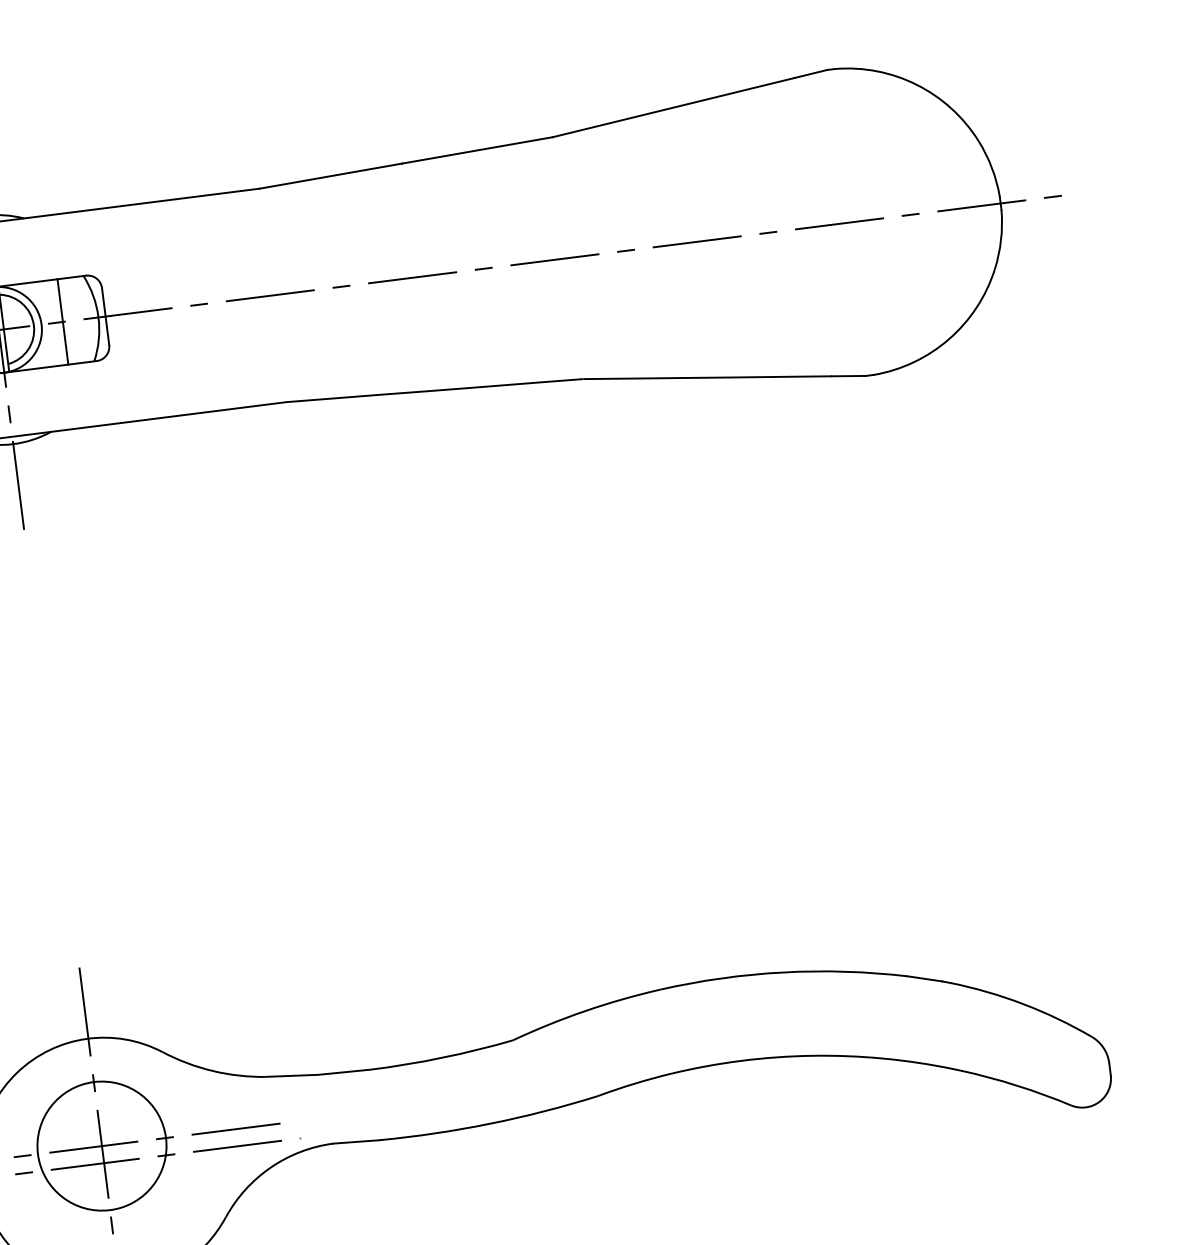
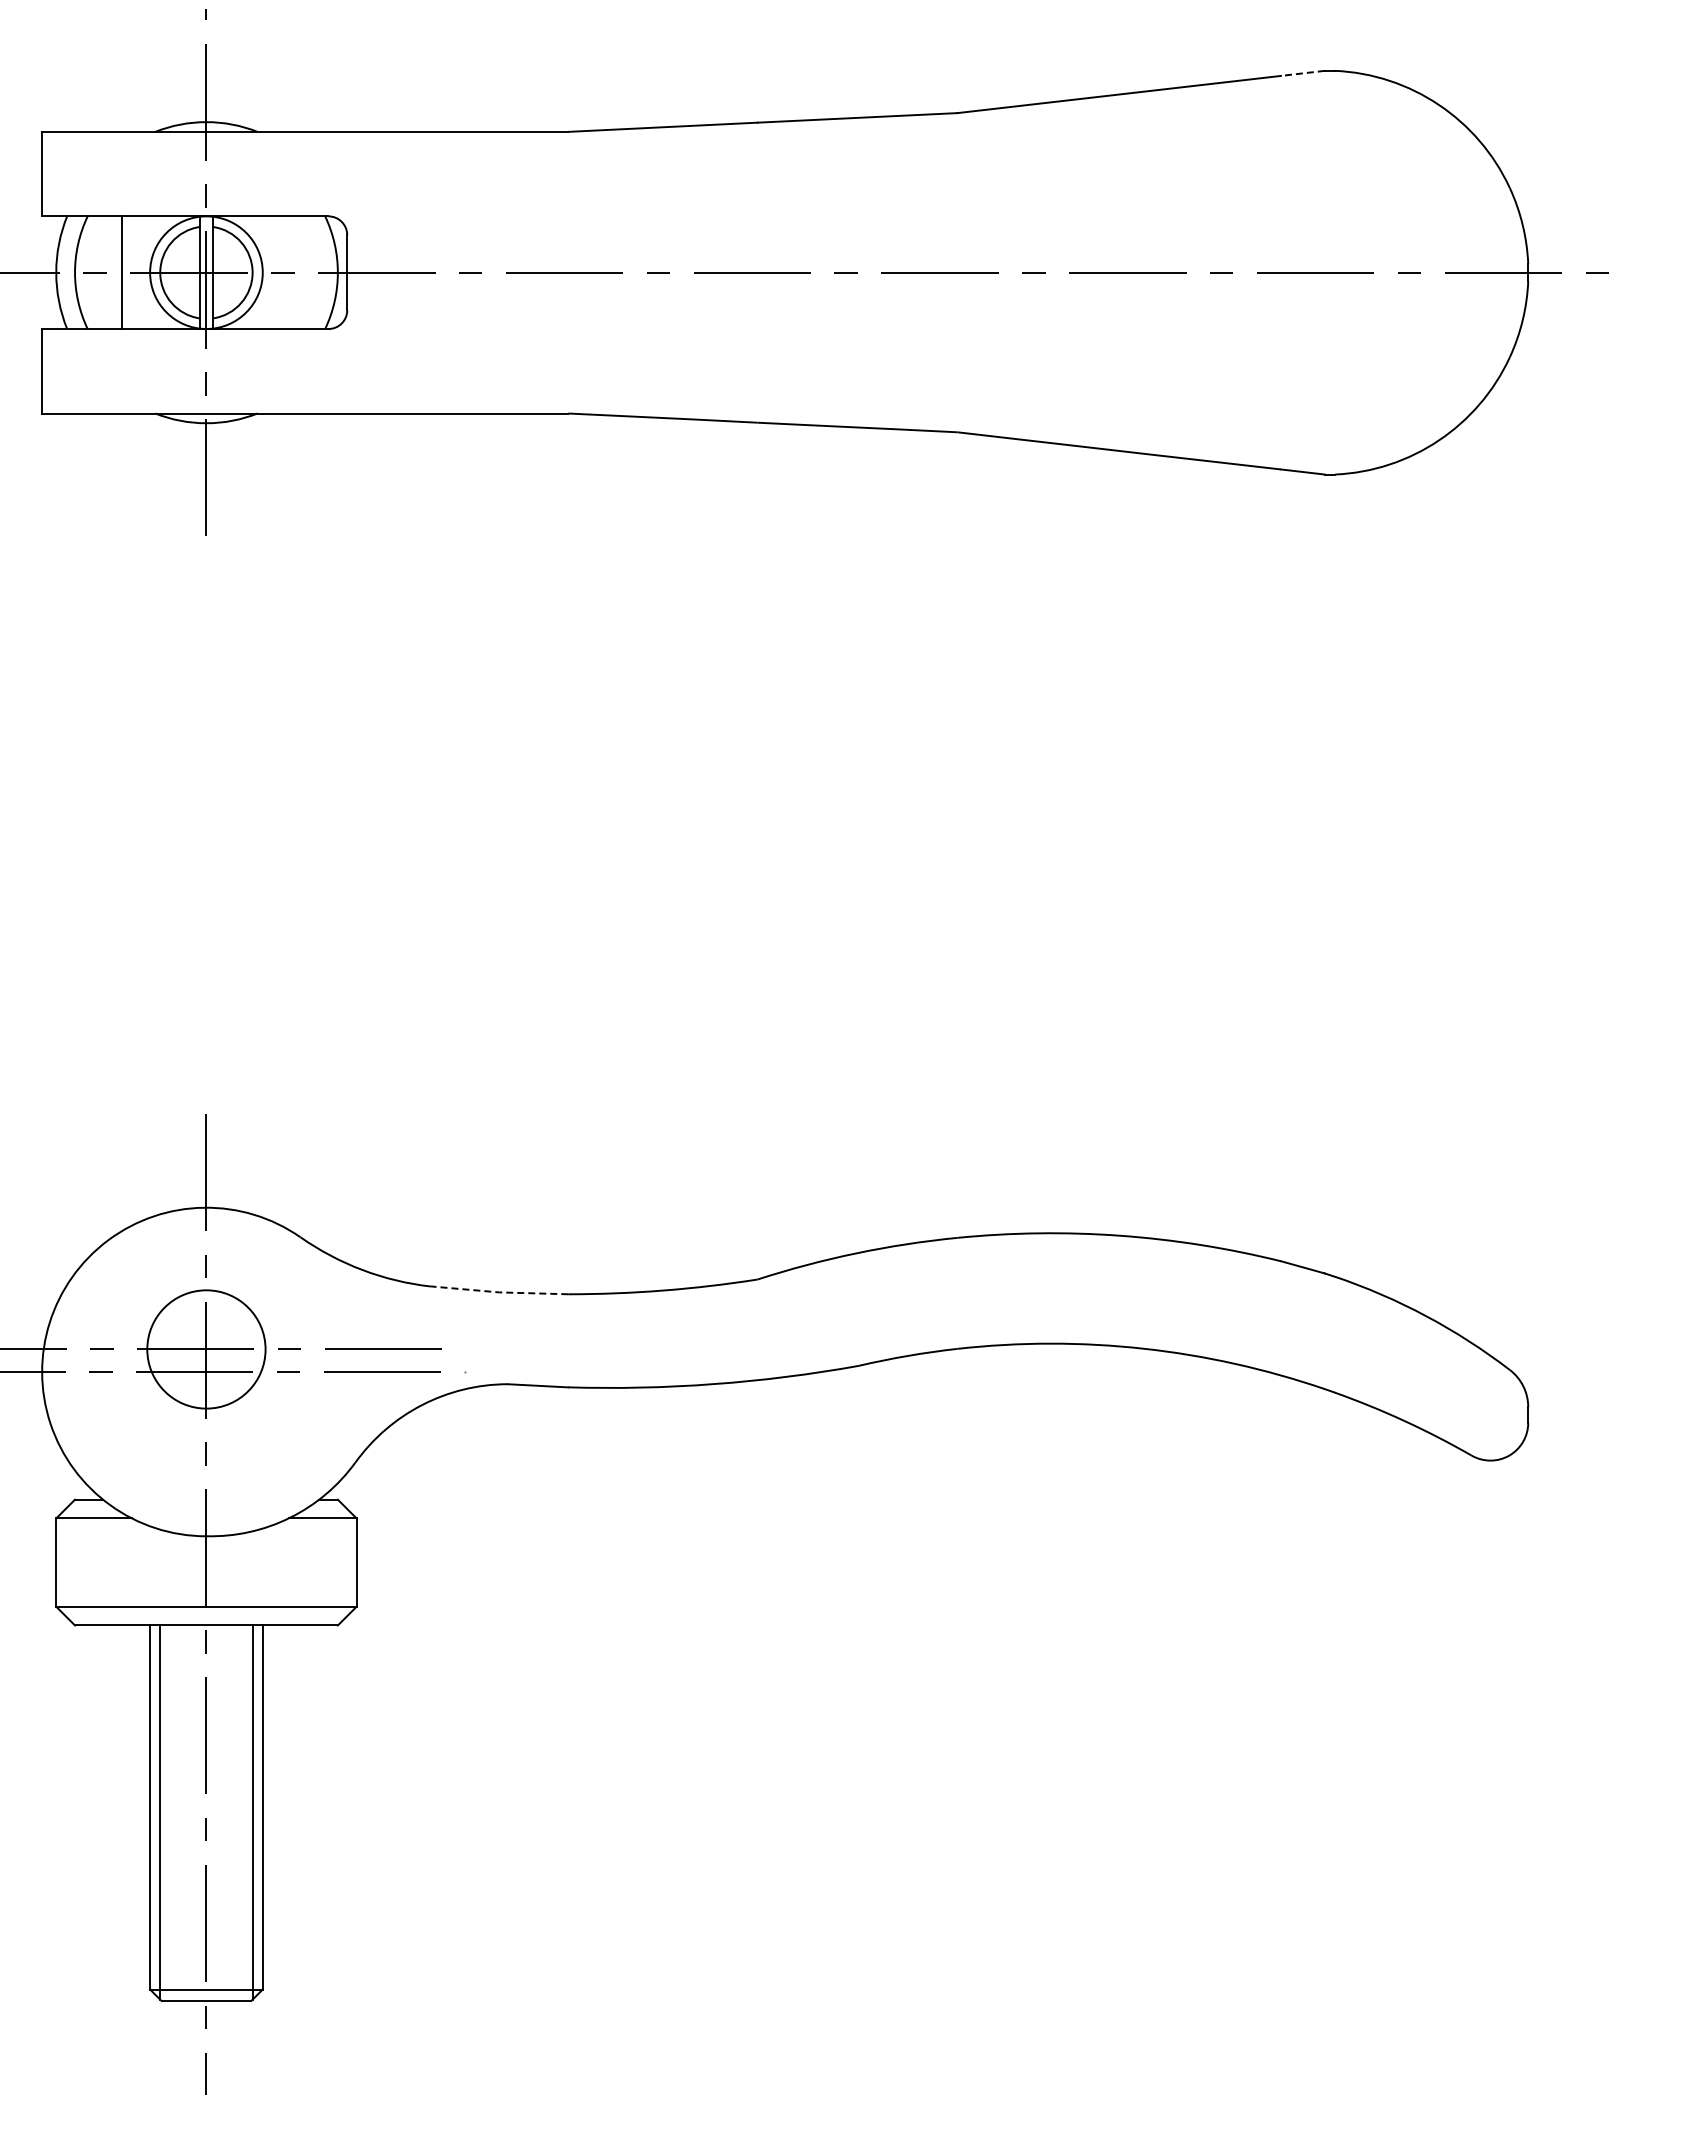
line: (810, 74) -> (1302, 73), solid -> dashed
line: (62, 321) -> (290, 272), removed
line: (318, 1074) -> (499, 1292), solid -> dashed
circle: (101, 1145) -> (205, 1348), size x0.7

